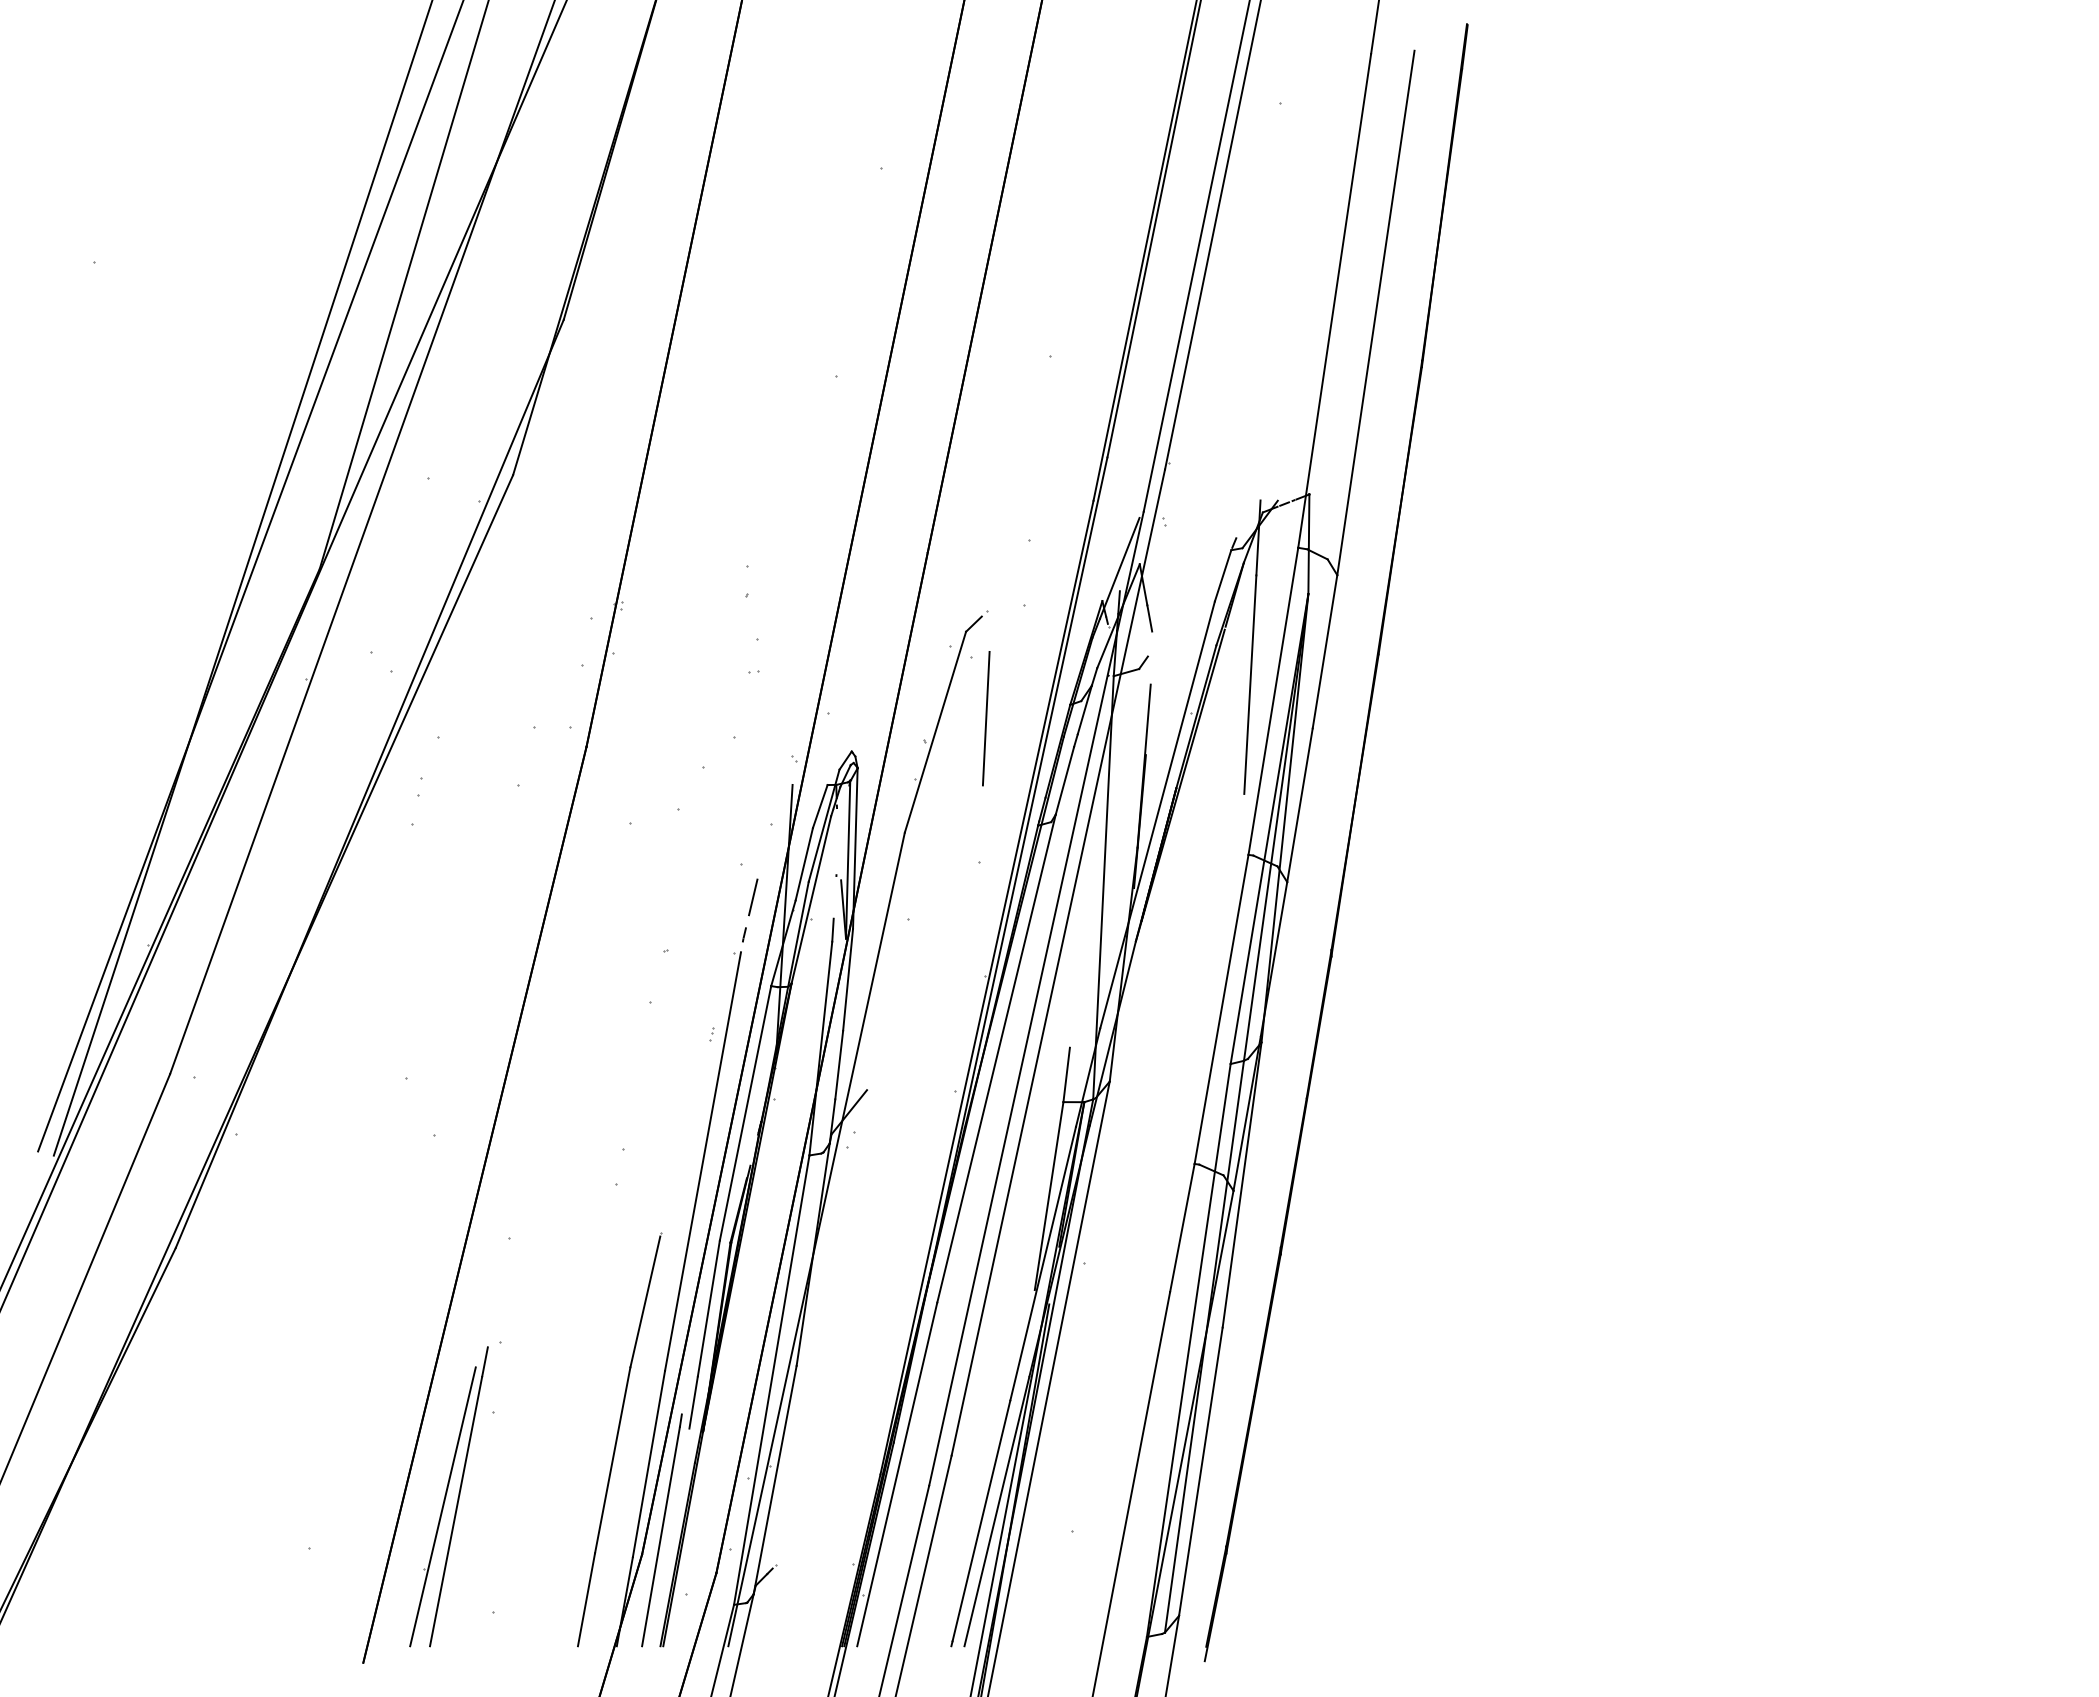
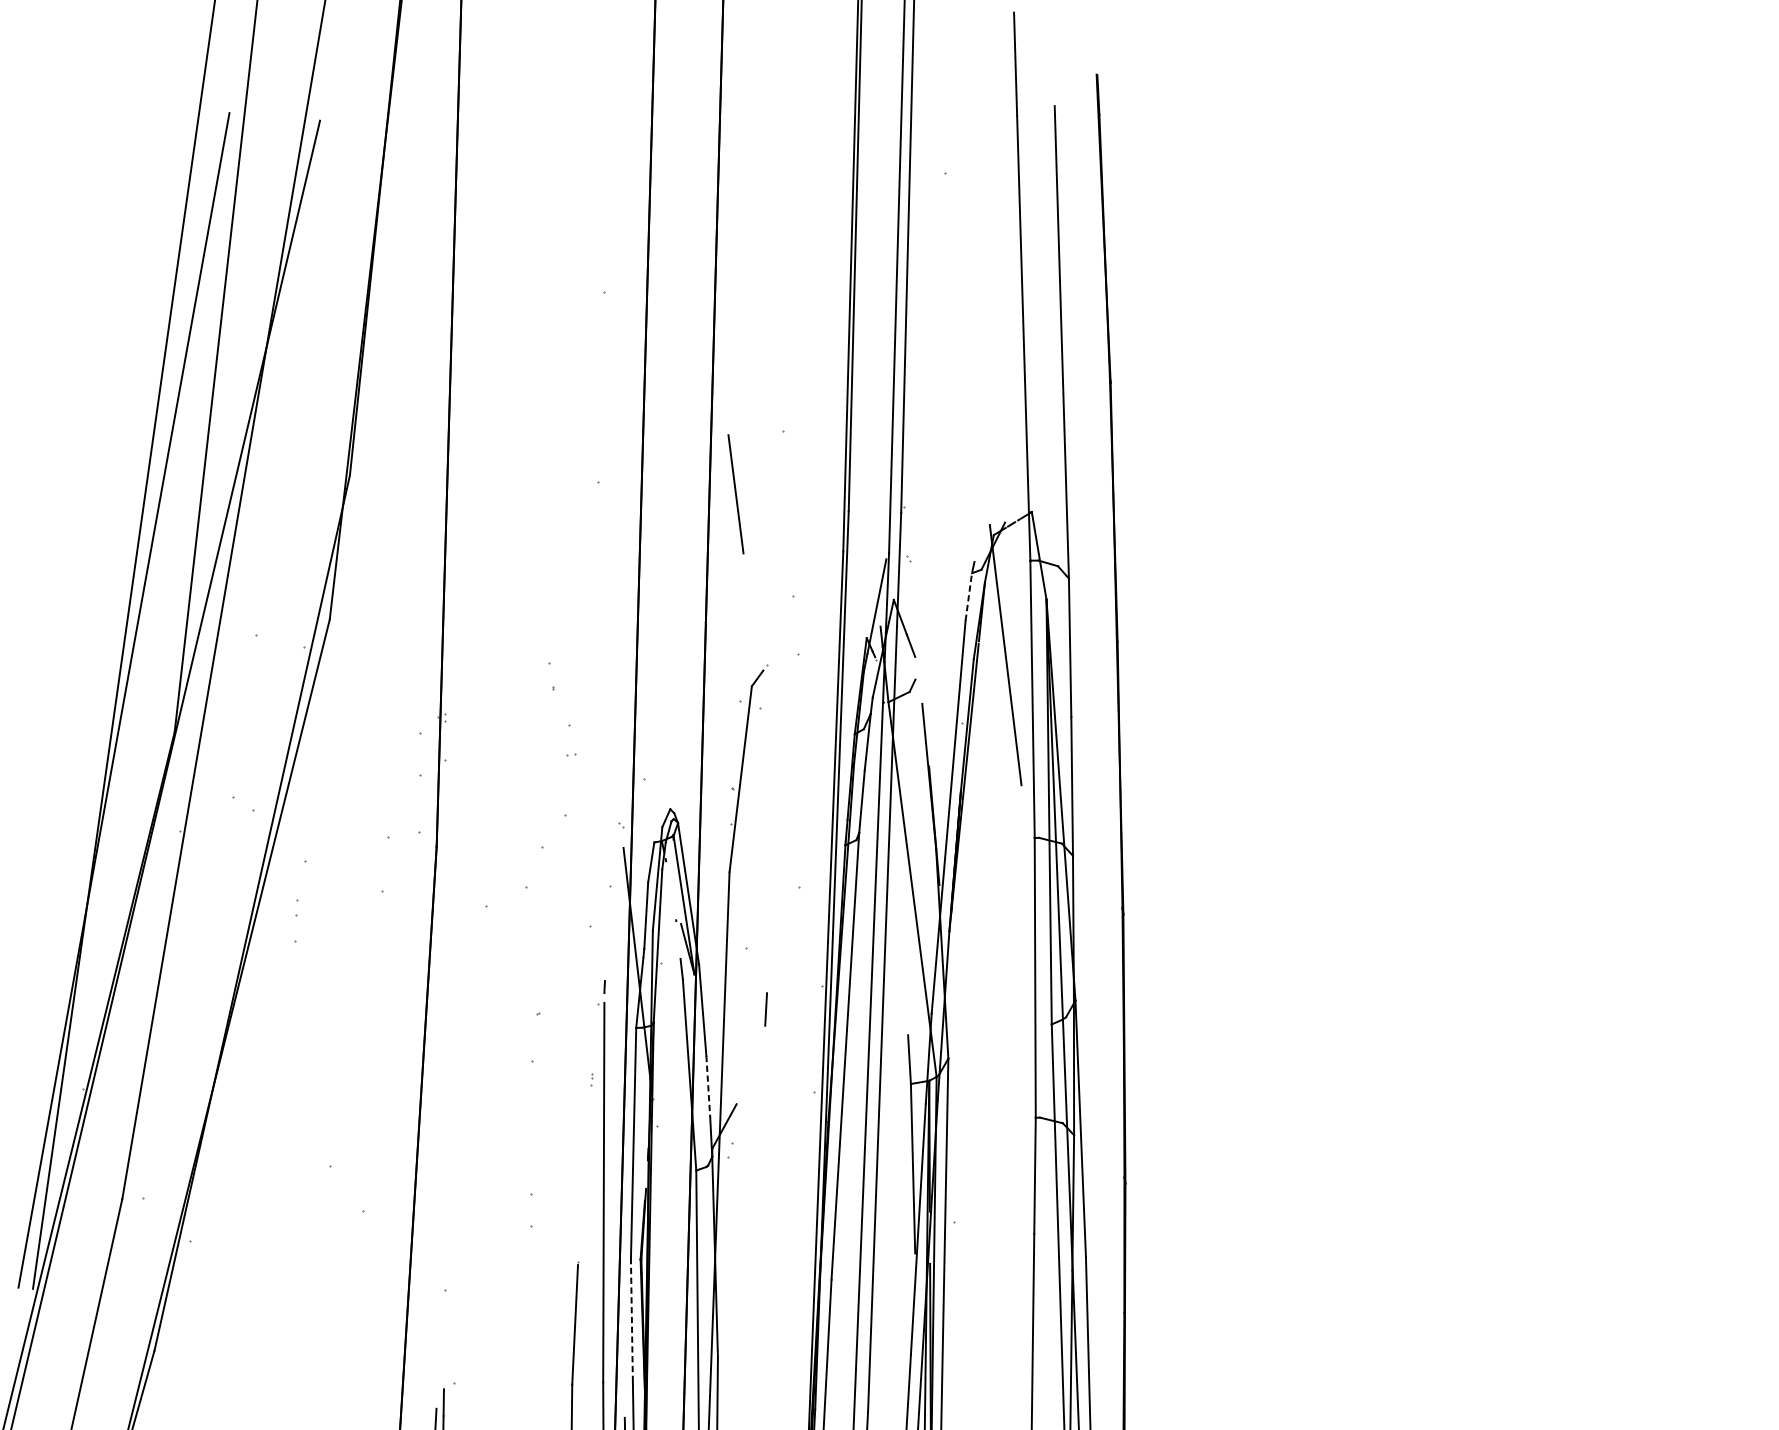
line: (1223, 575) -> (969, 596), solid -> dashed
line: (986, 718) -> (736, 494), moved
line: (753, 897) -> (766, 1009), moved
line: (839, 1065) -> (708, 1086), solid -> dashed
line: (708, 1308) -> (631, 1320), solid -> dashed

